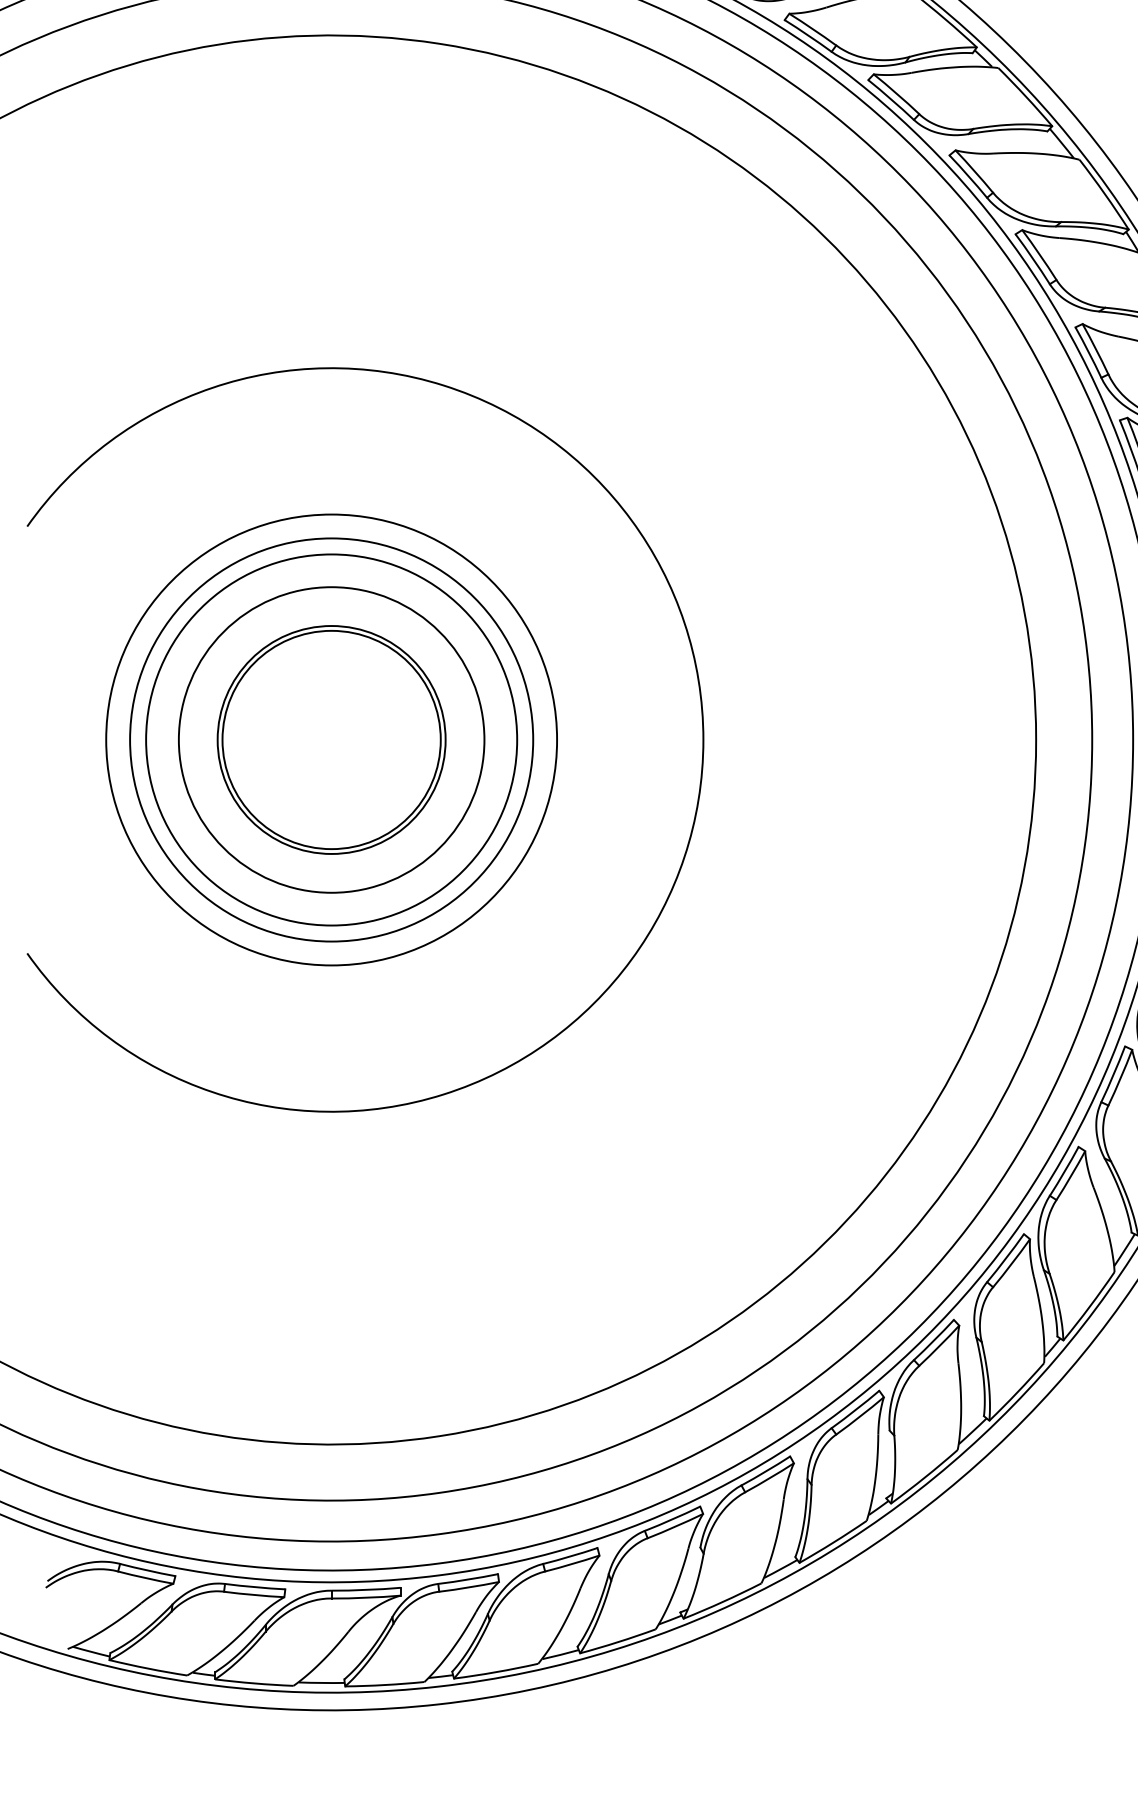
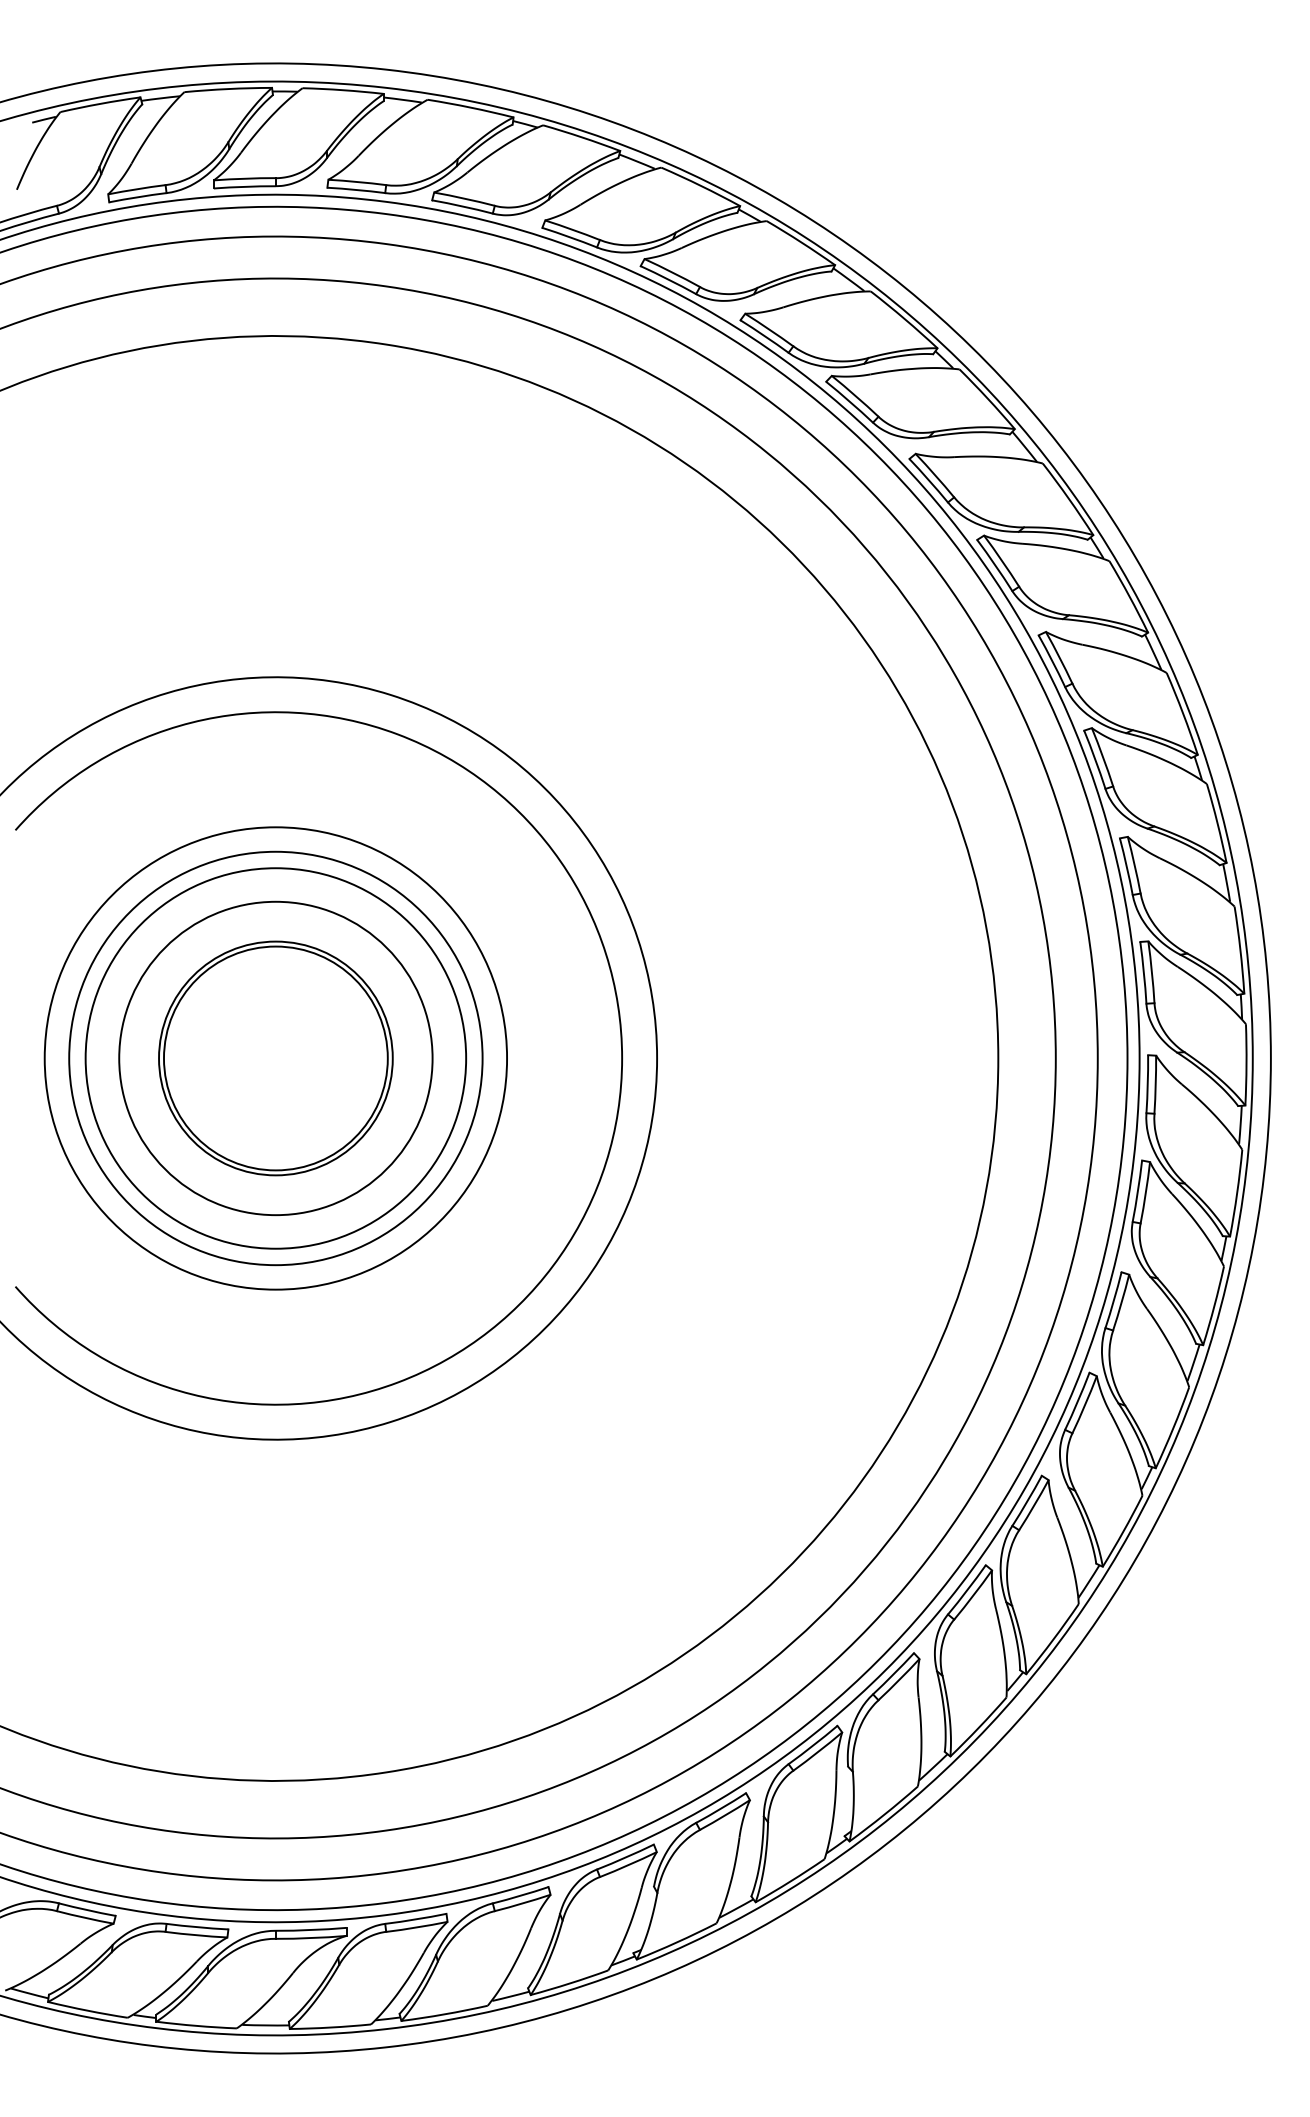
arc: (667, 726) -> (620, 1044), added

